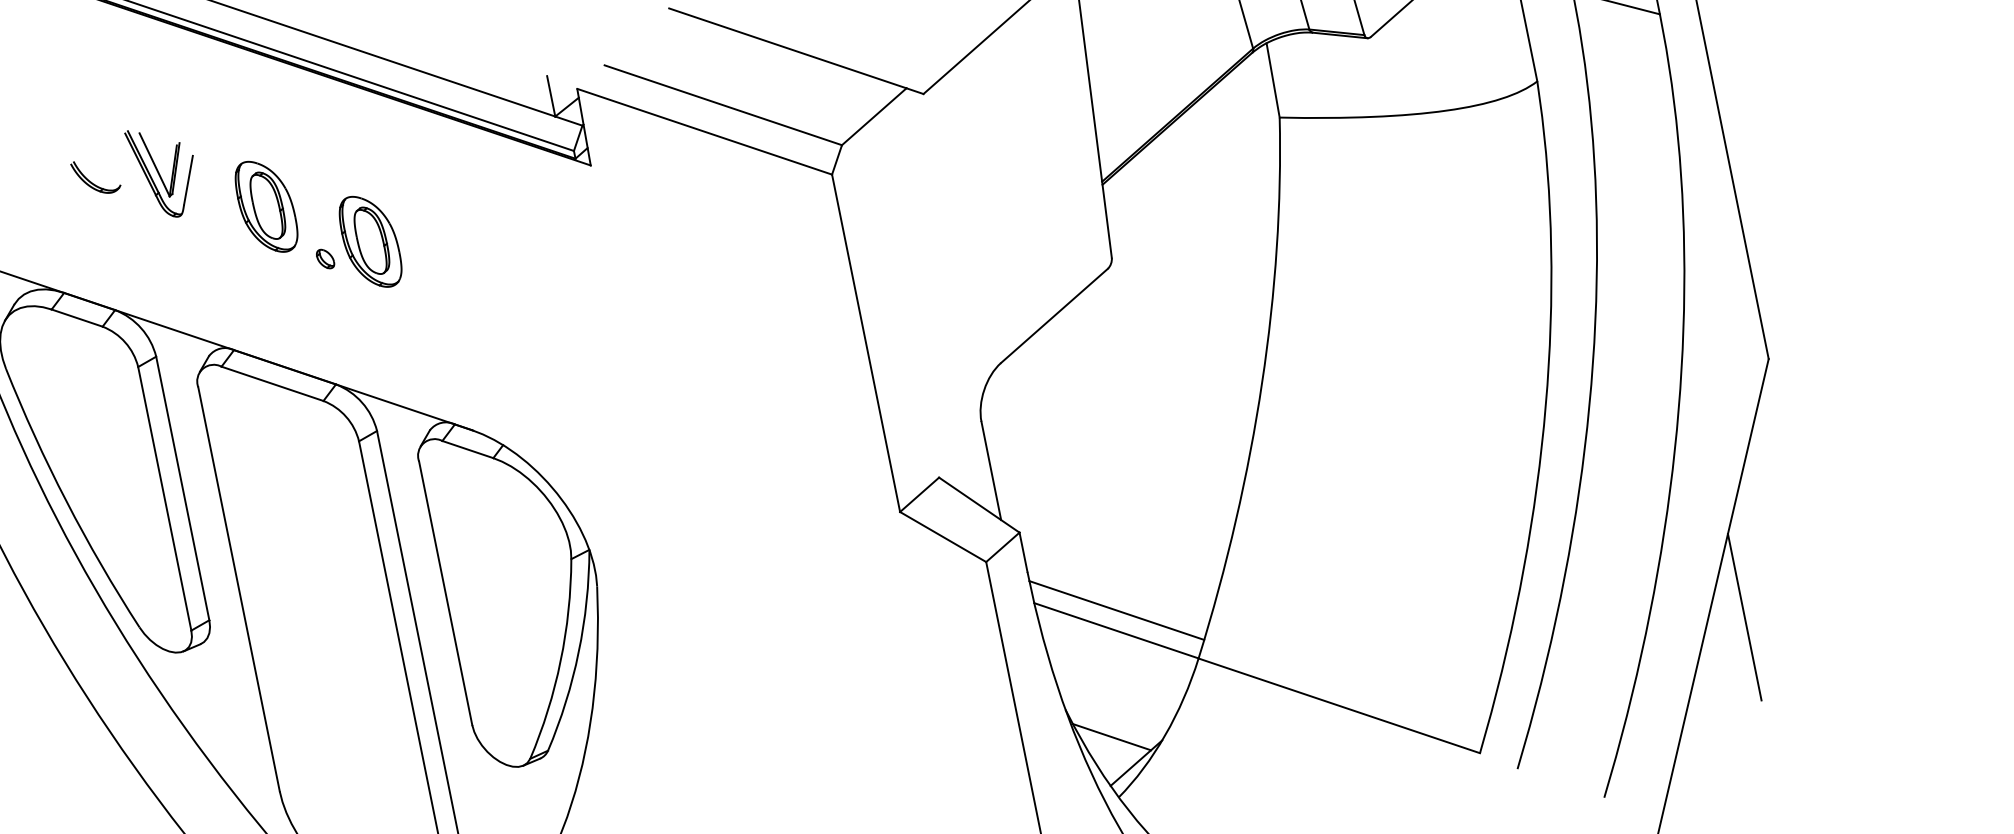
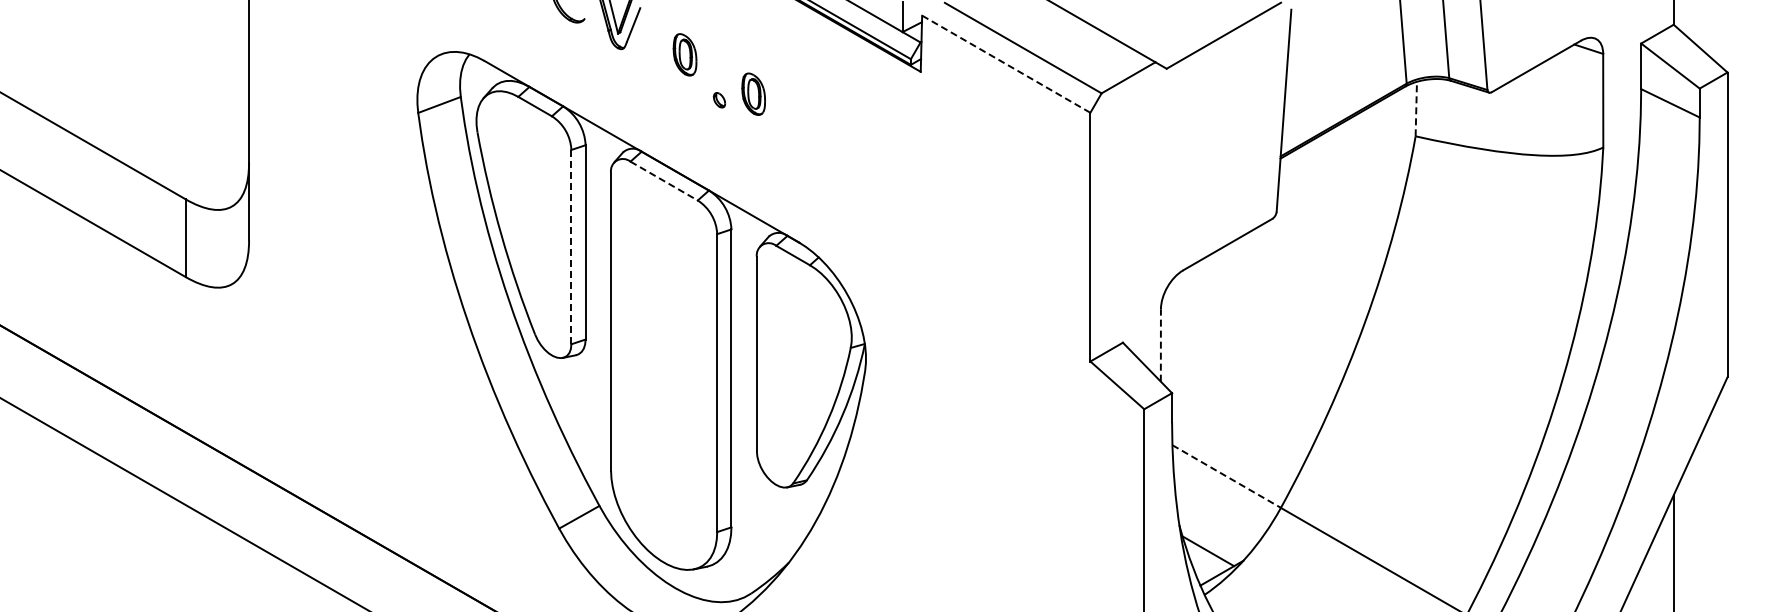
line: (1273, 79) -> (1416, 108), solid -> dashed
line: (705, 132) -> (1006, 64), solid -> dashed
part: (265, 206) -> (684, 54), size x0.6
part: (369, 240) -> (753, 93), size x0.6
line: (273, 384) -> (664, 181), solid -> dashed
line: (990, 469) -> (1160, 344), solid -> dashed
line: (165, 499) -> (571, 247), solid -> dashed
line: (1116, 609) -> (1229, 461), removed
line: (1116, 630) -> (1226, 476), solid -> dashed

